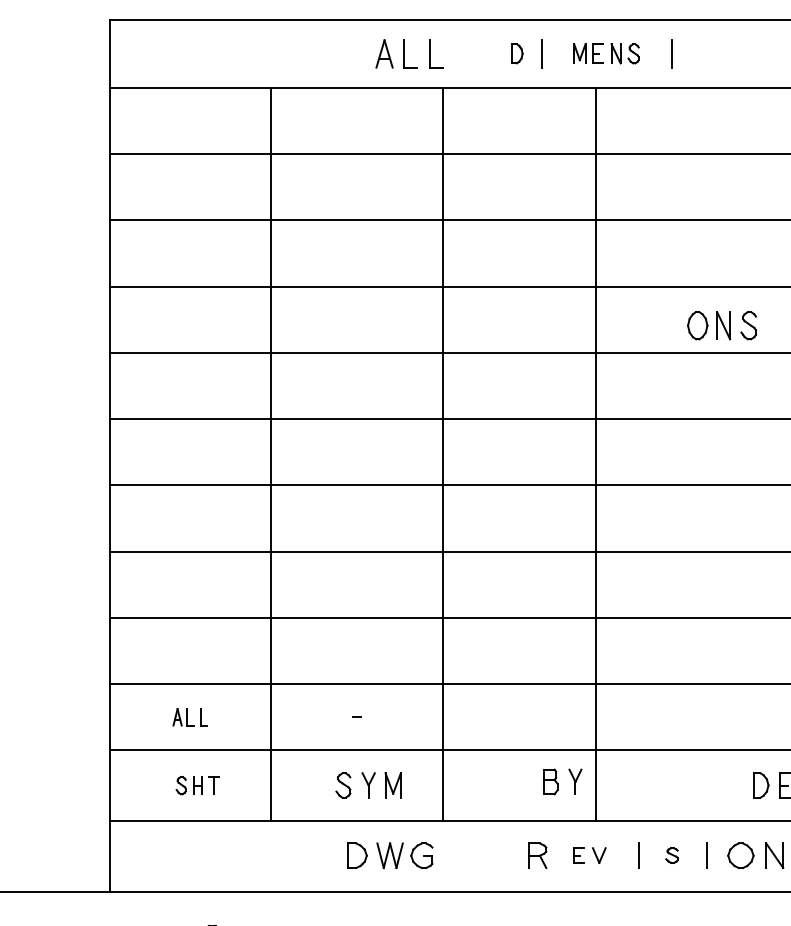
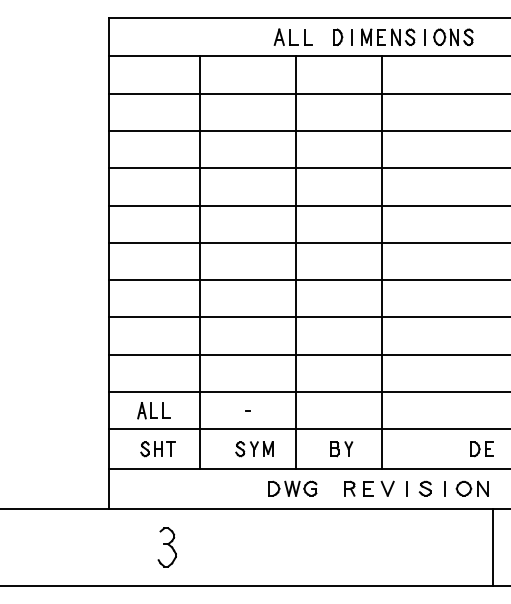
part: (407, 52) -> (292, 36), moved
part: (518, 52) -> (338, 36), size x1.43
part: (606, 52) -> (388, 36), size x1.43
part: (722, 324) -> (453, 36), moved
part: (189, 716) -> (153, 410), size x1.67
part: (562, 782) -> (341, 449), moved
part: (196, 786) -> (157, 449), size x1.43
part: (390, 855) -> (292, 488), moved
part: (589, 855) -> (378, 488), size x1.67
part: (670, 855) -> (424, 488), size x1.67

